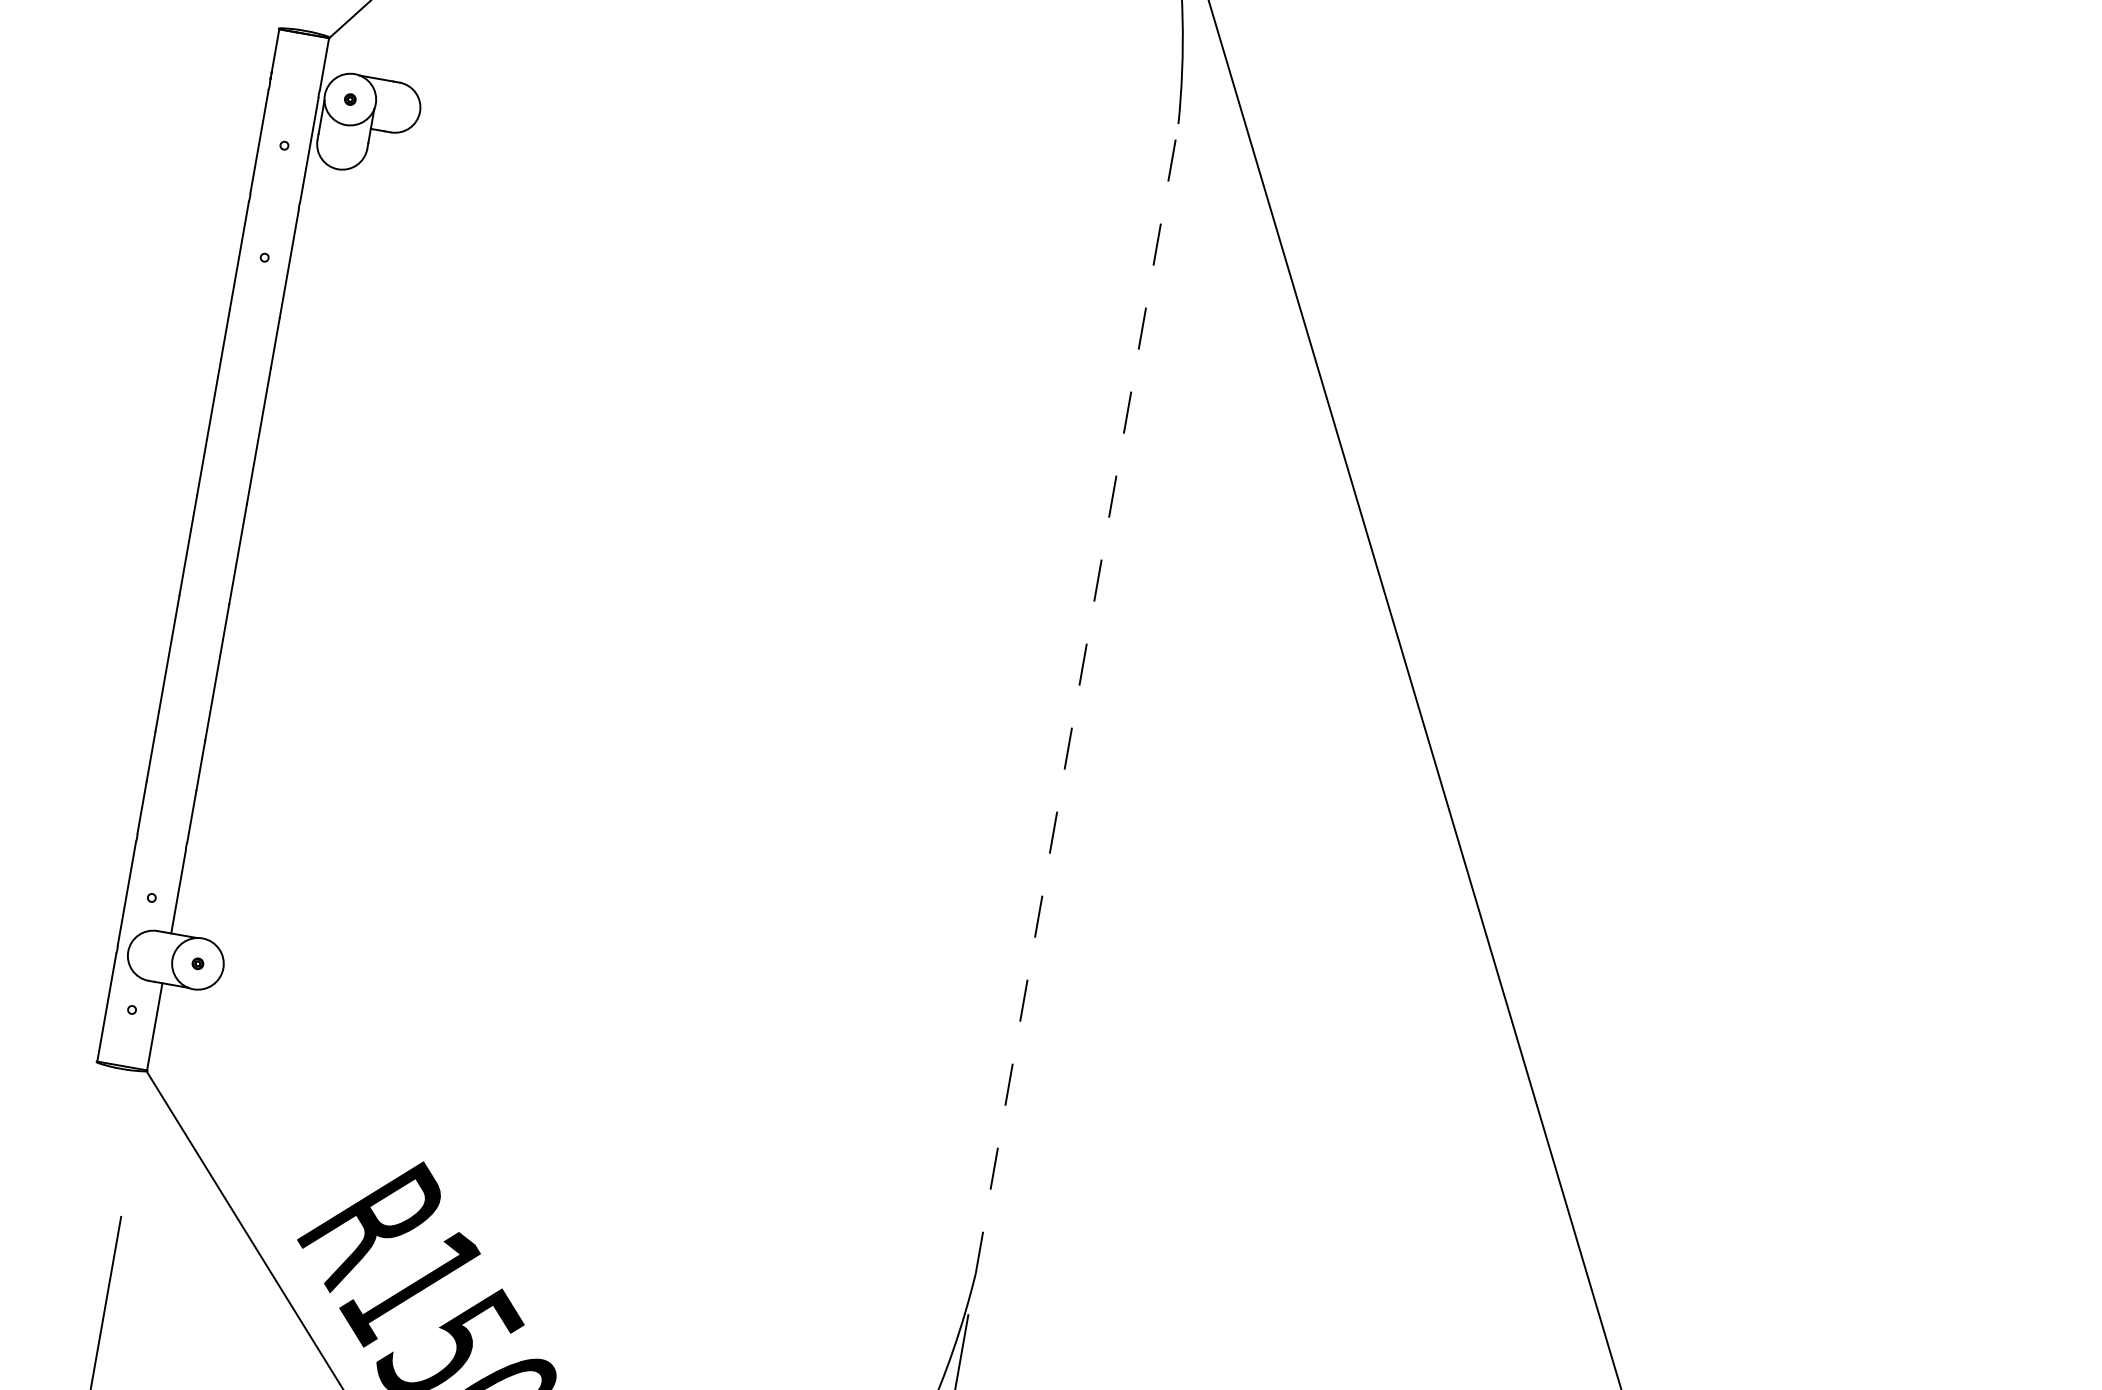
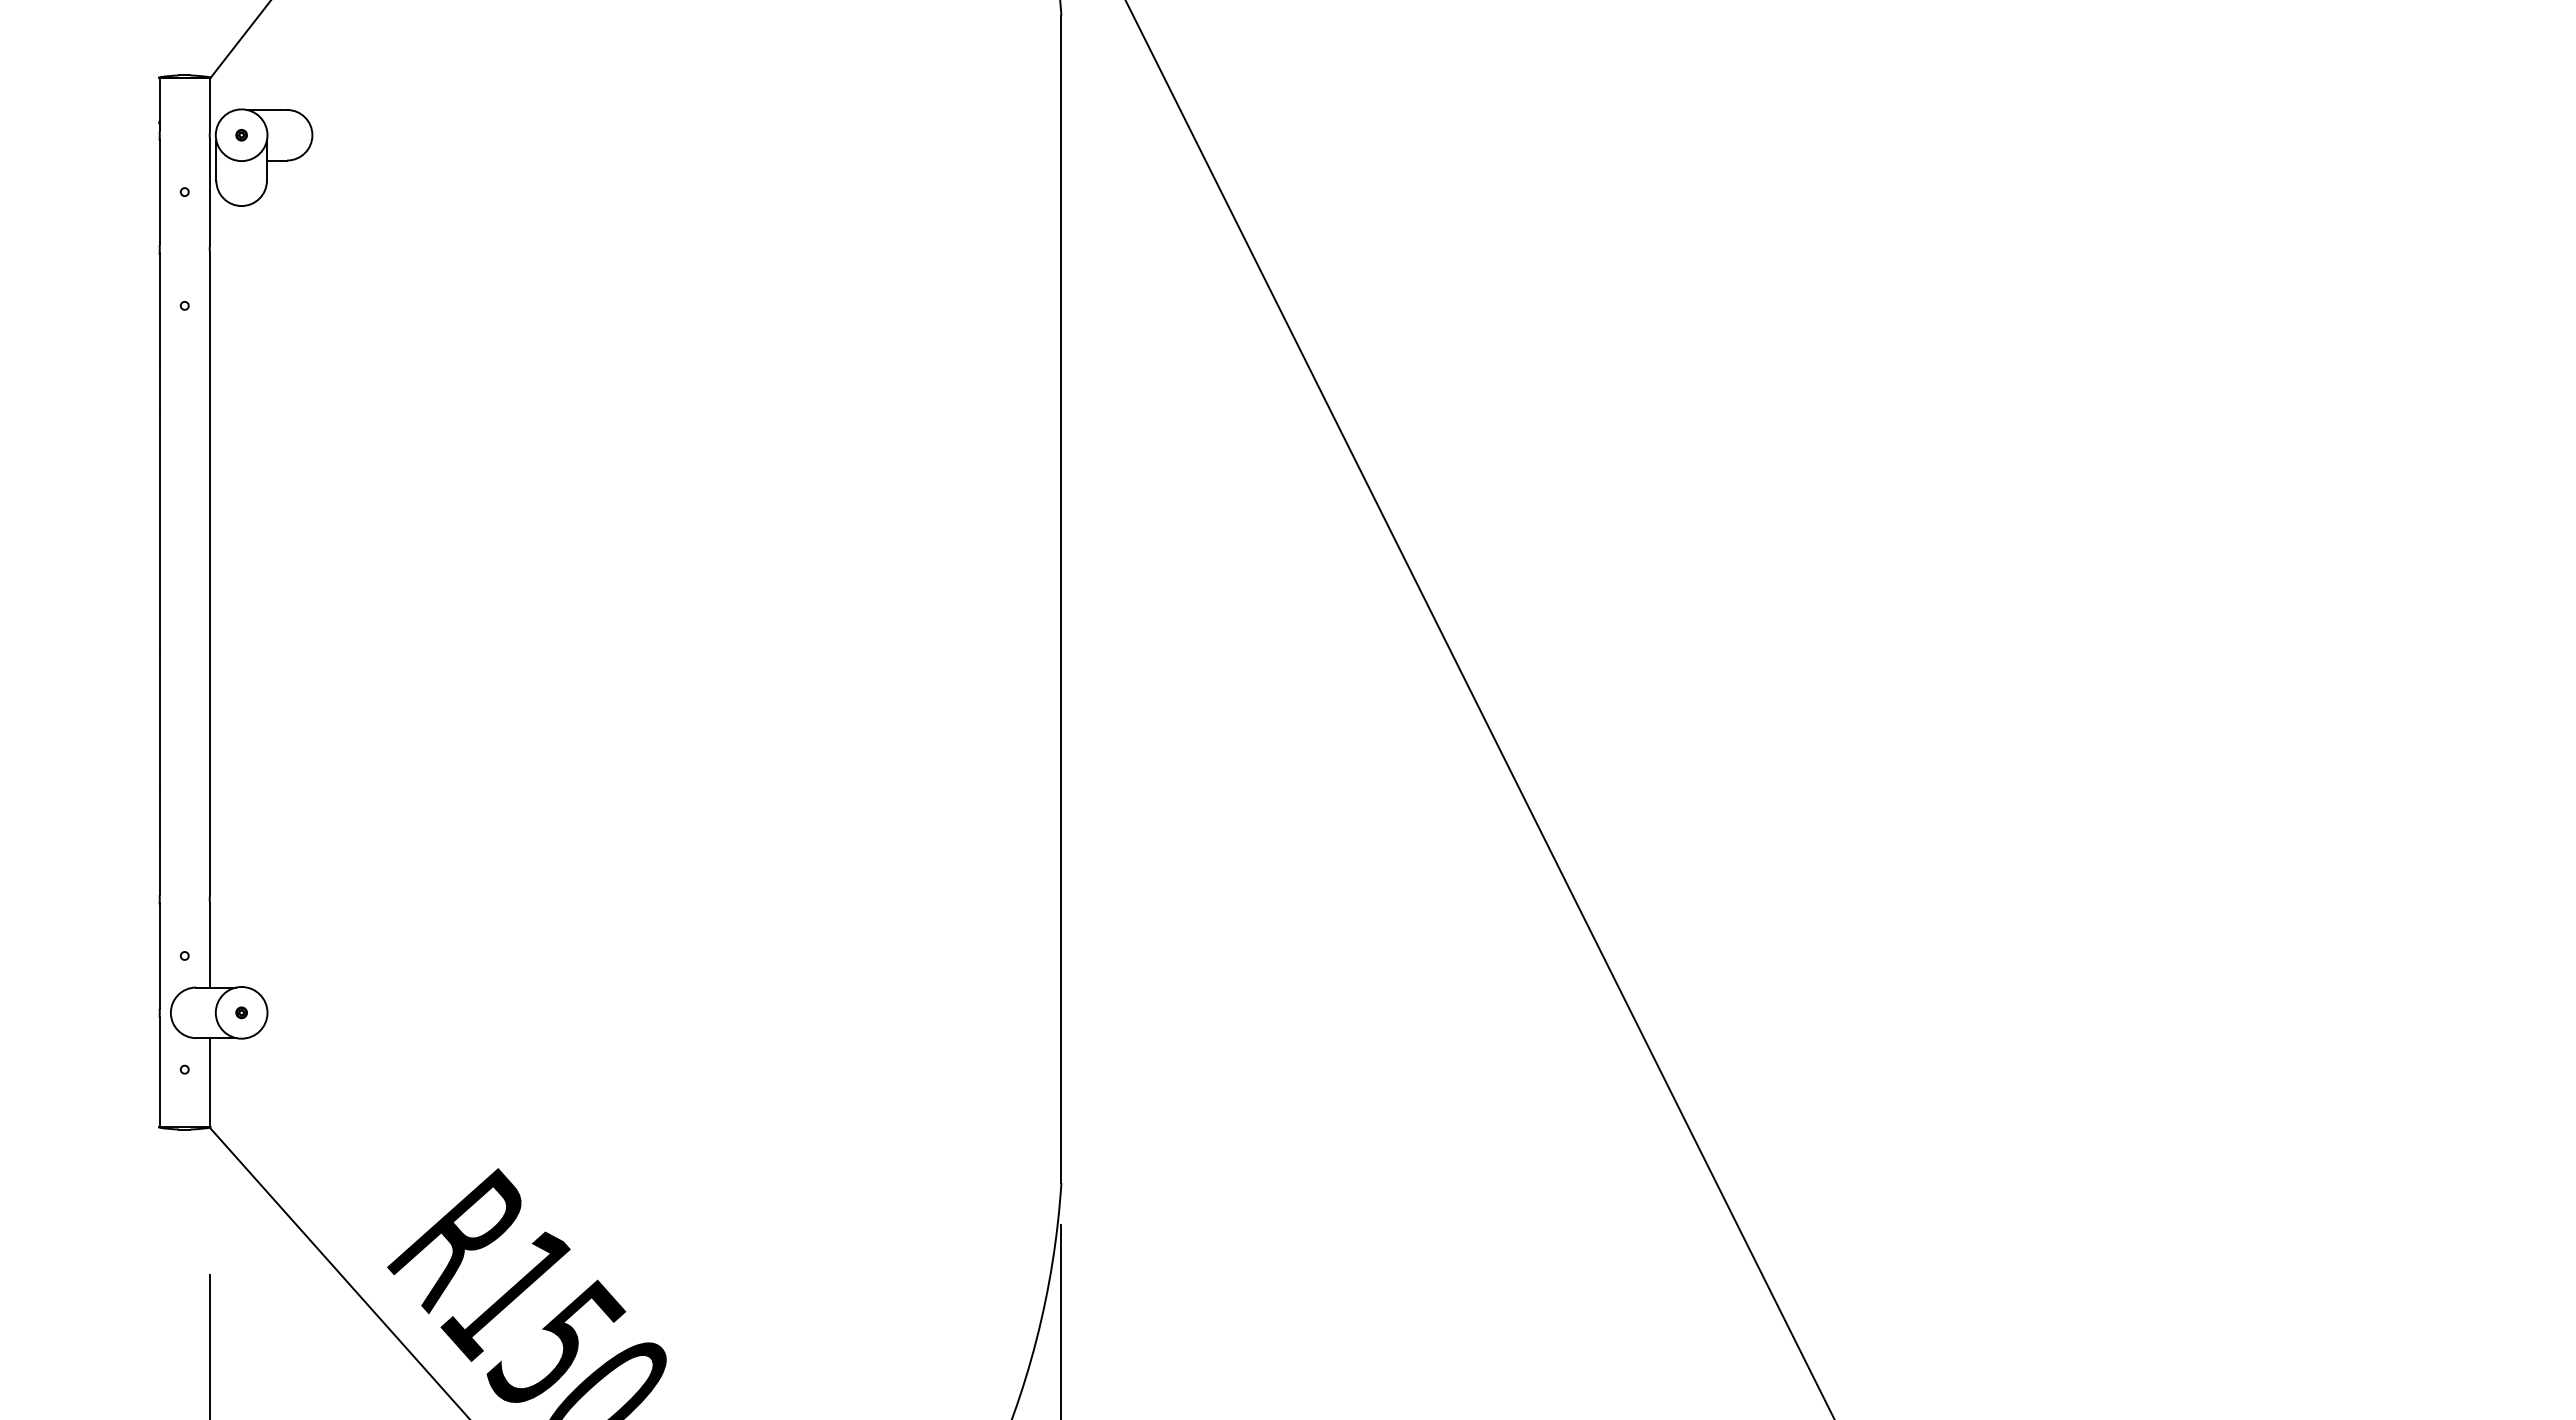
line: (1077, 699) -> (1061, 599), dashed -> solid

